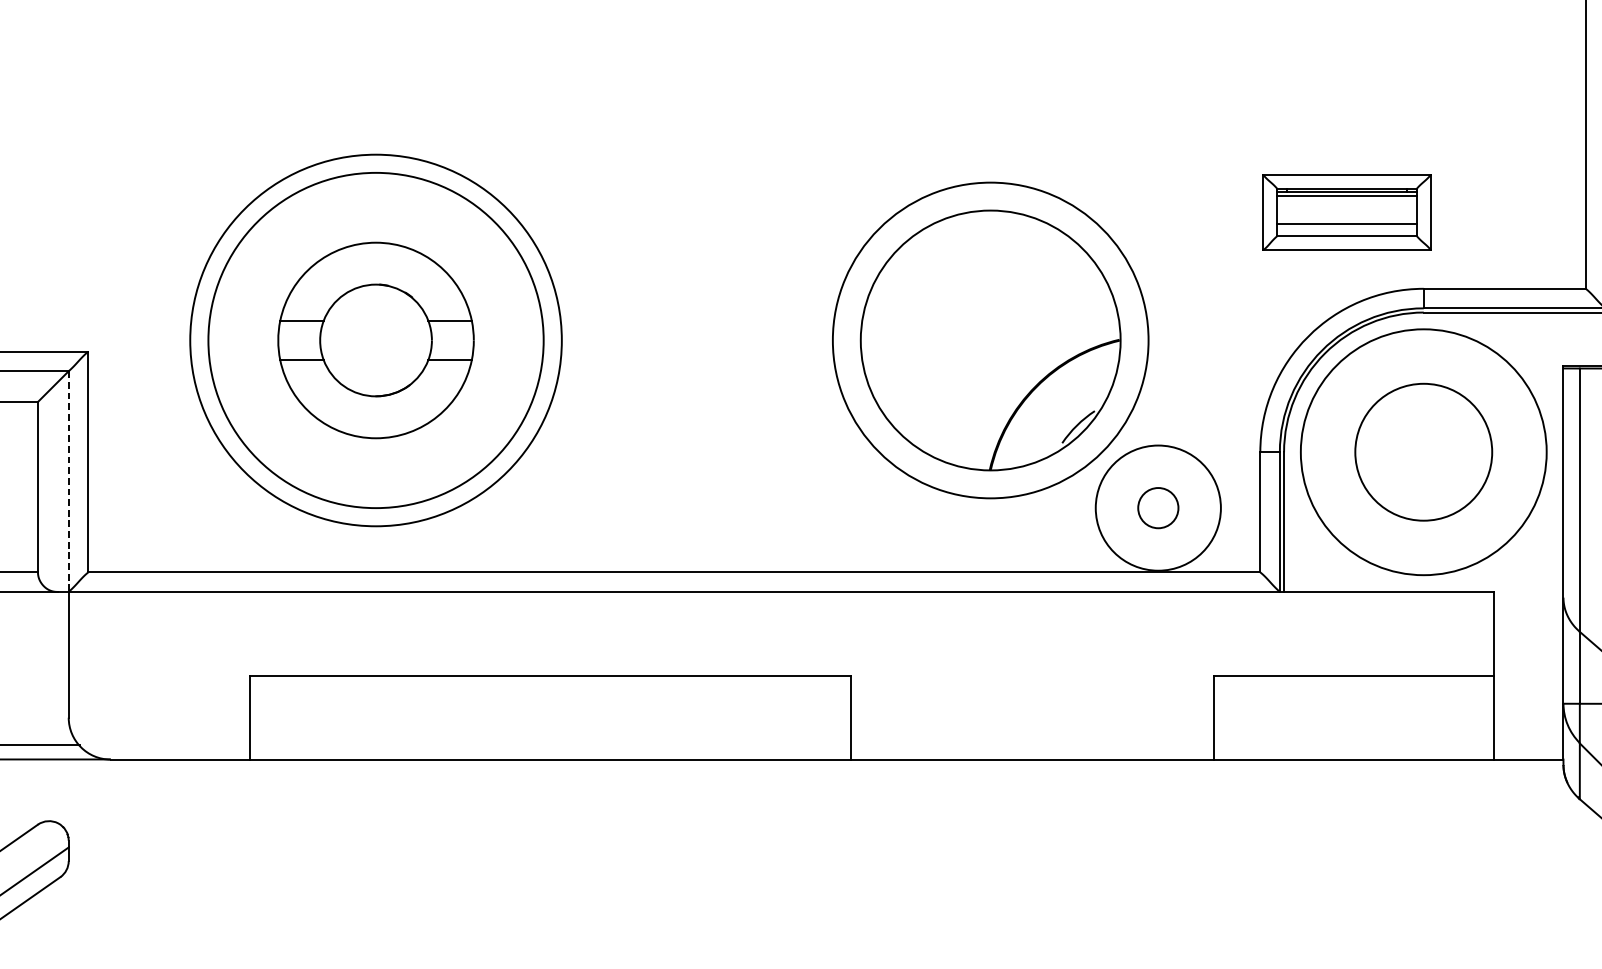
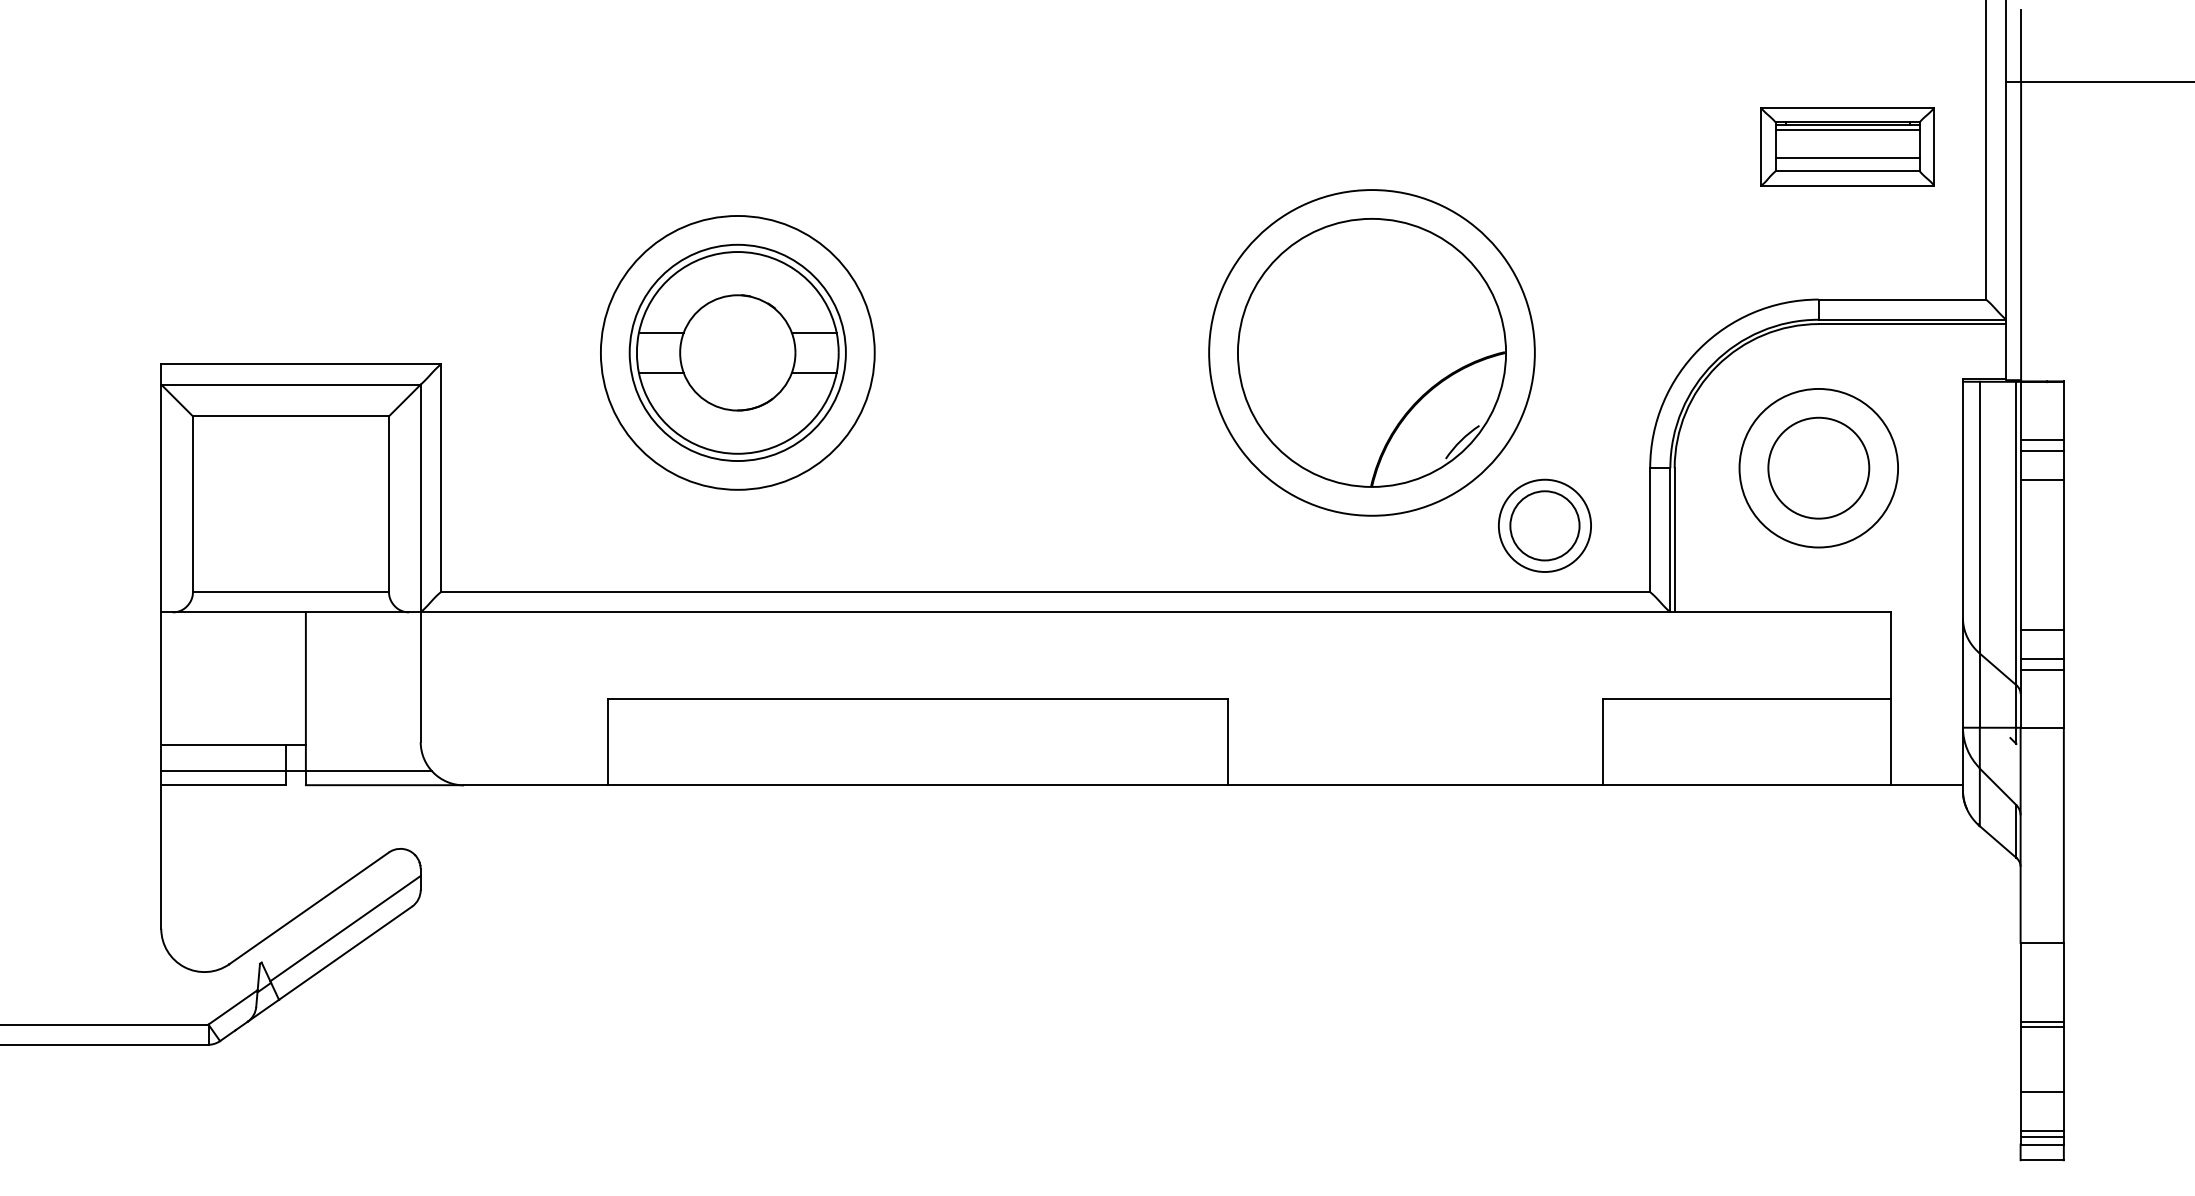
part: (1346, 212) -> (1847, 146), moved
circle: (375, 340) -> (737, 352), size x0.62
circle: (375, 340) -> (737, 352), size x0.71
circle: (1423, 451) -> (1818, 467), size x0.62
circle: (1423, 451) -> (1818, 467), size x0.71
line: (68, 481) -> (420, 498), dashed -> solid
circle: (1157, 507) -> (1544, 525), size x0.71
circle: (1157, 507) -> (1544, 525), size x1.67

